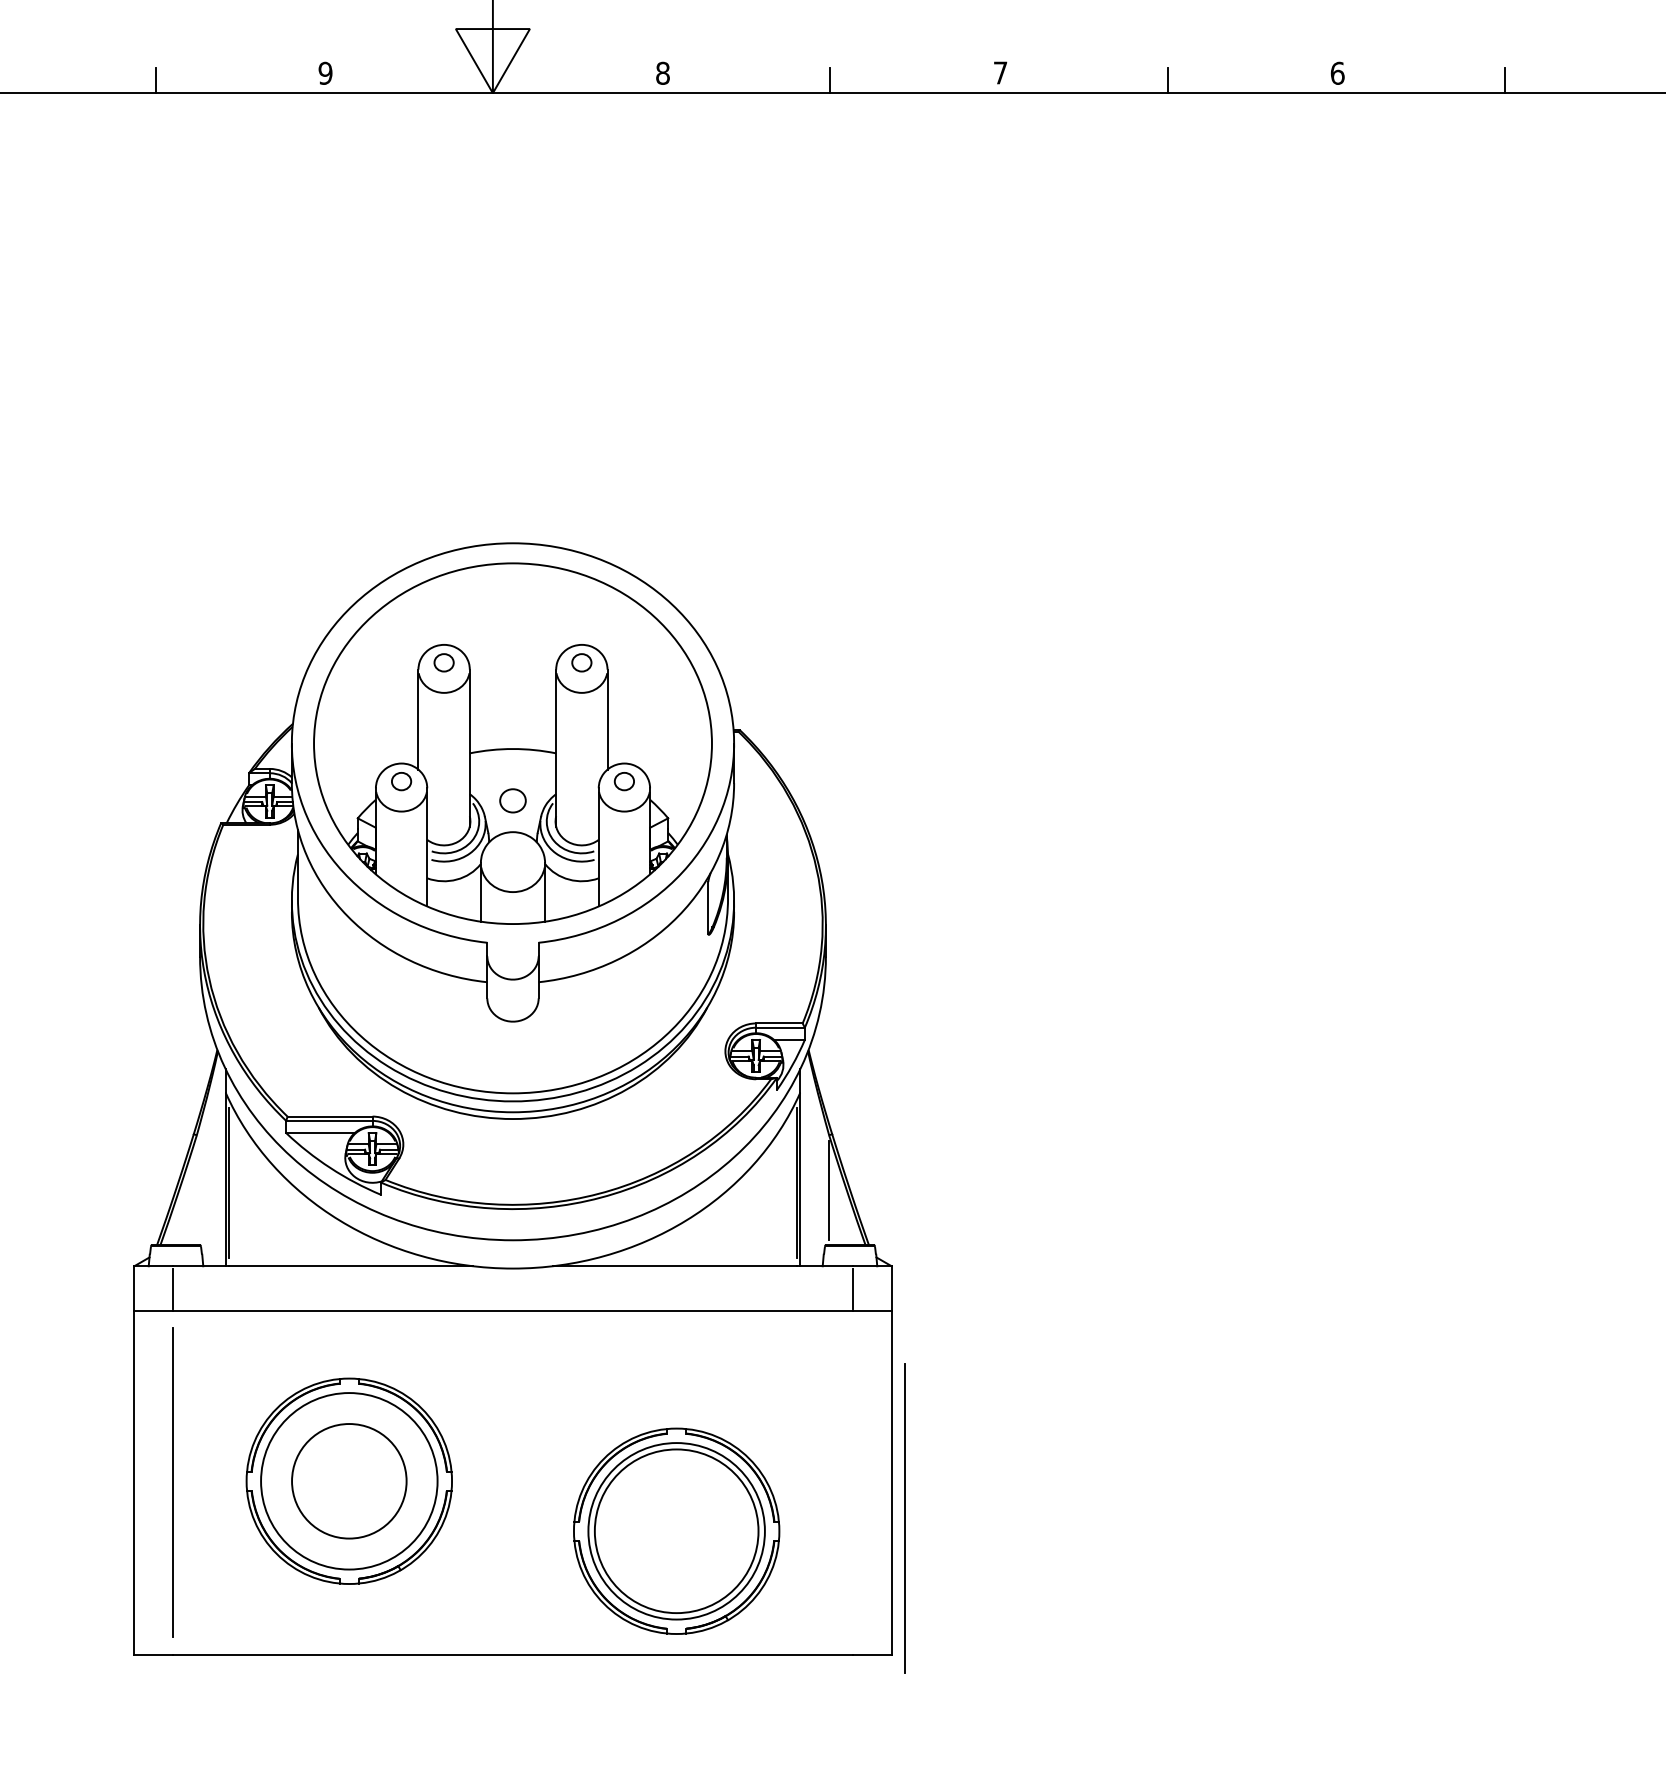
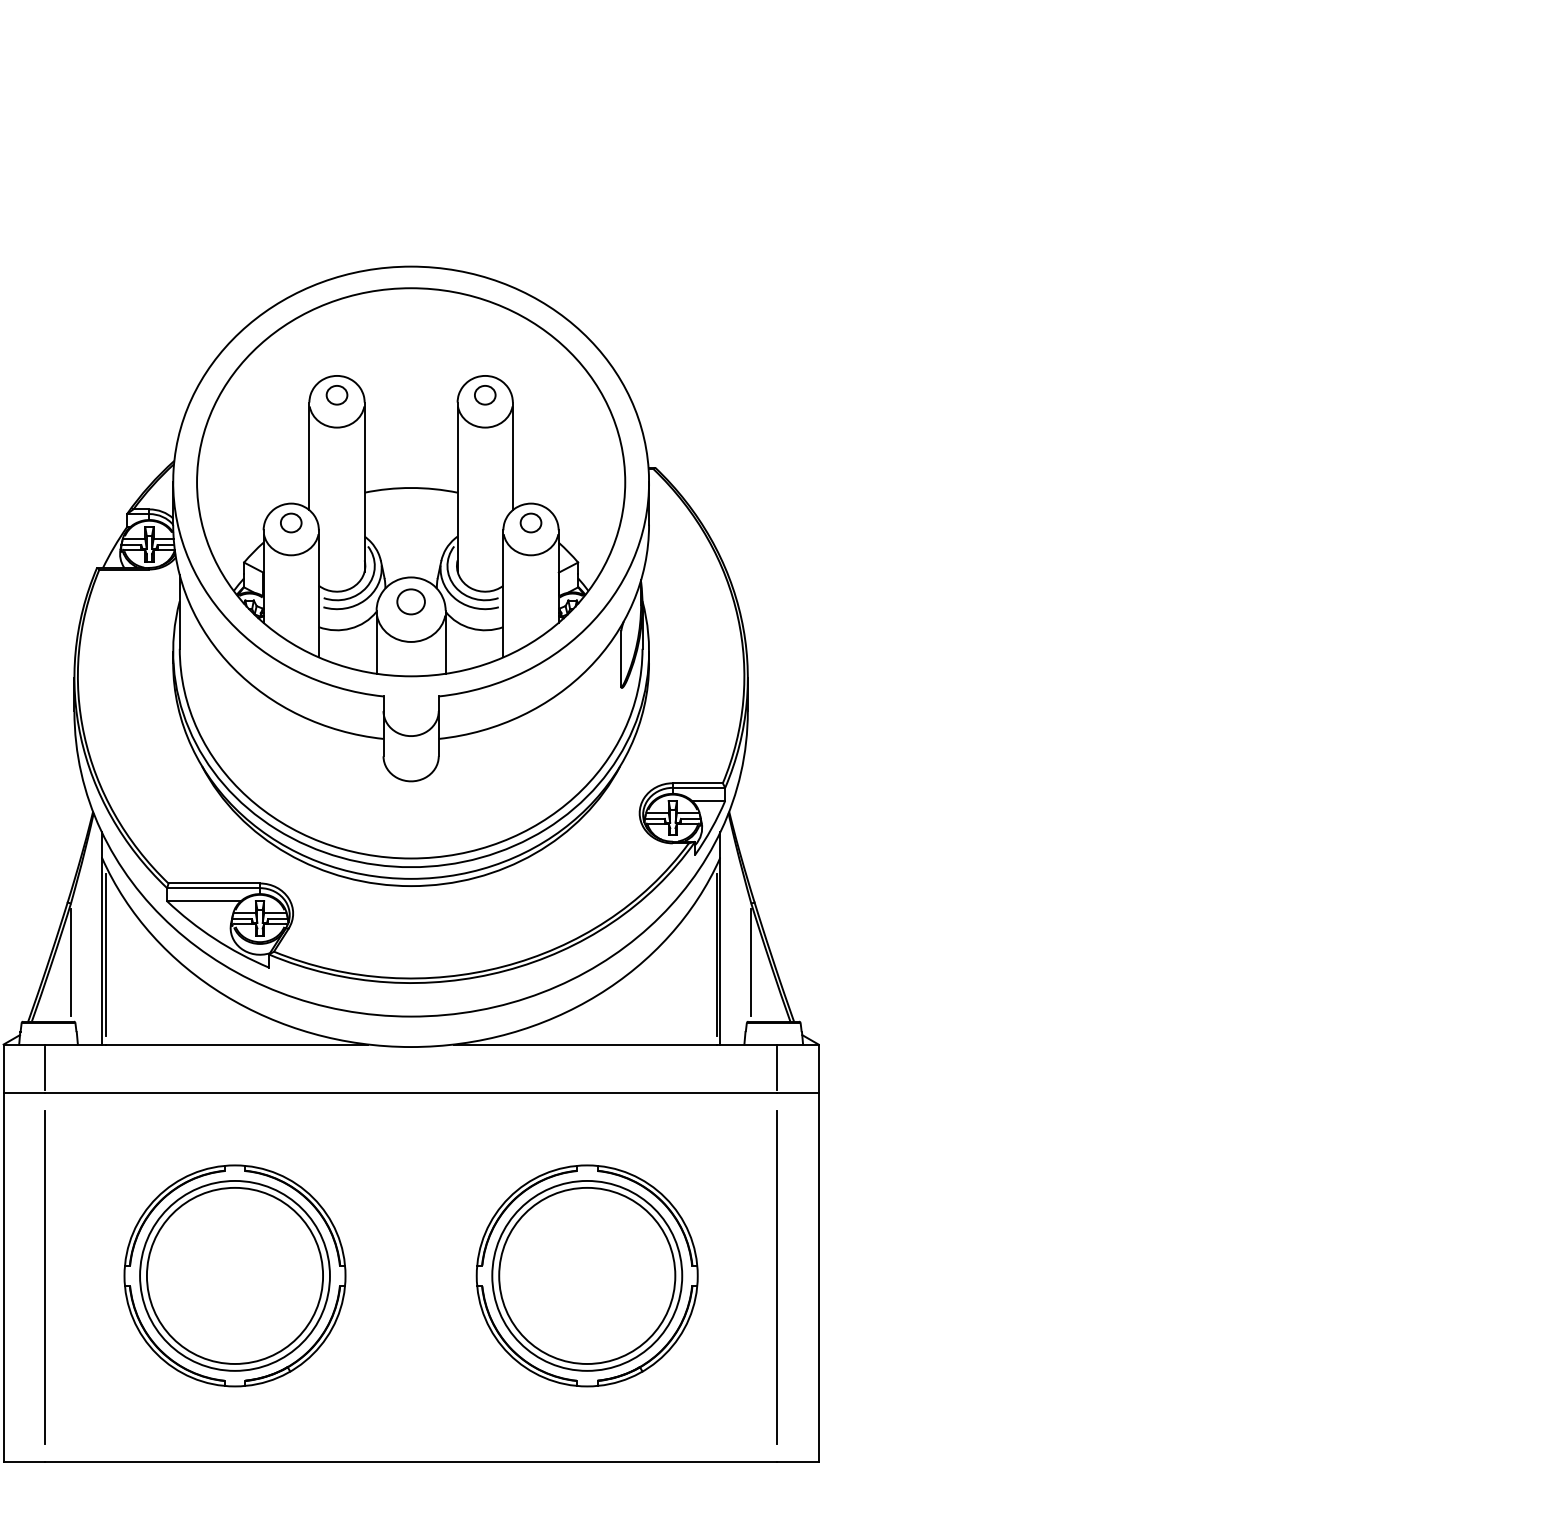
part: (512, 800) -> (410, 601), moved
line: (196, 1189) -> (70, 961), added
circle: (349, 1481) -> (235, 1276), size x1.43
line: (904, 1518) -> (776, 1277), moved
part: (676, 1530) -> (587, 1275), moved

